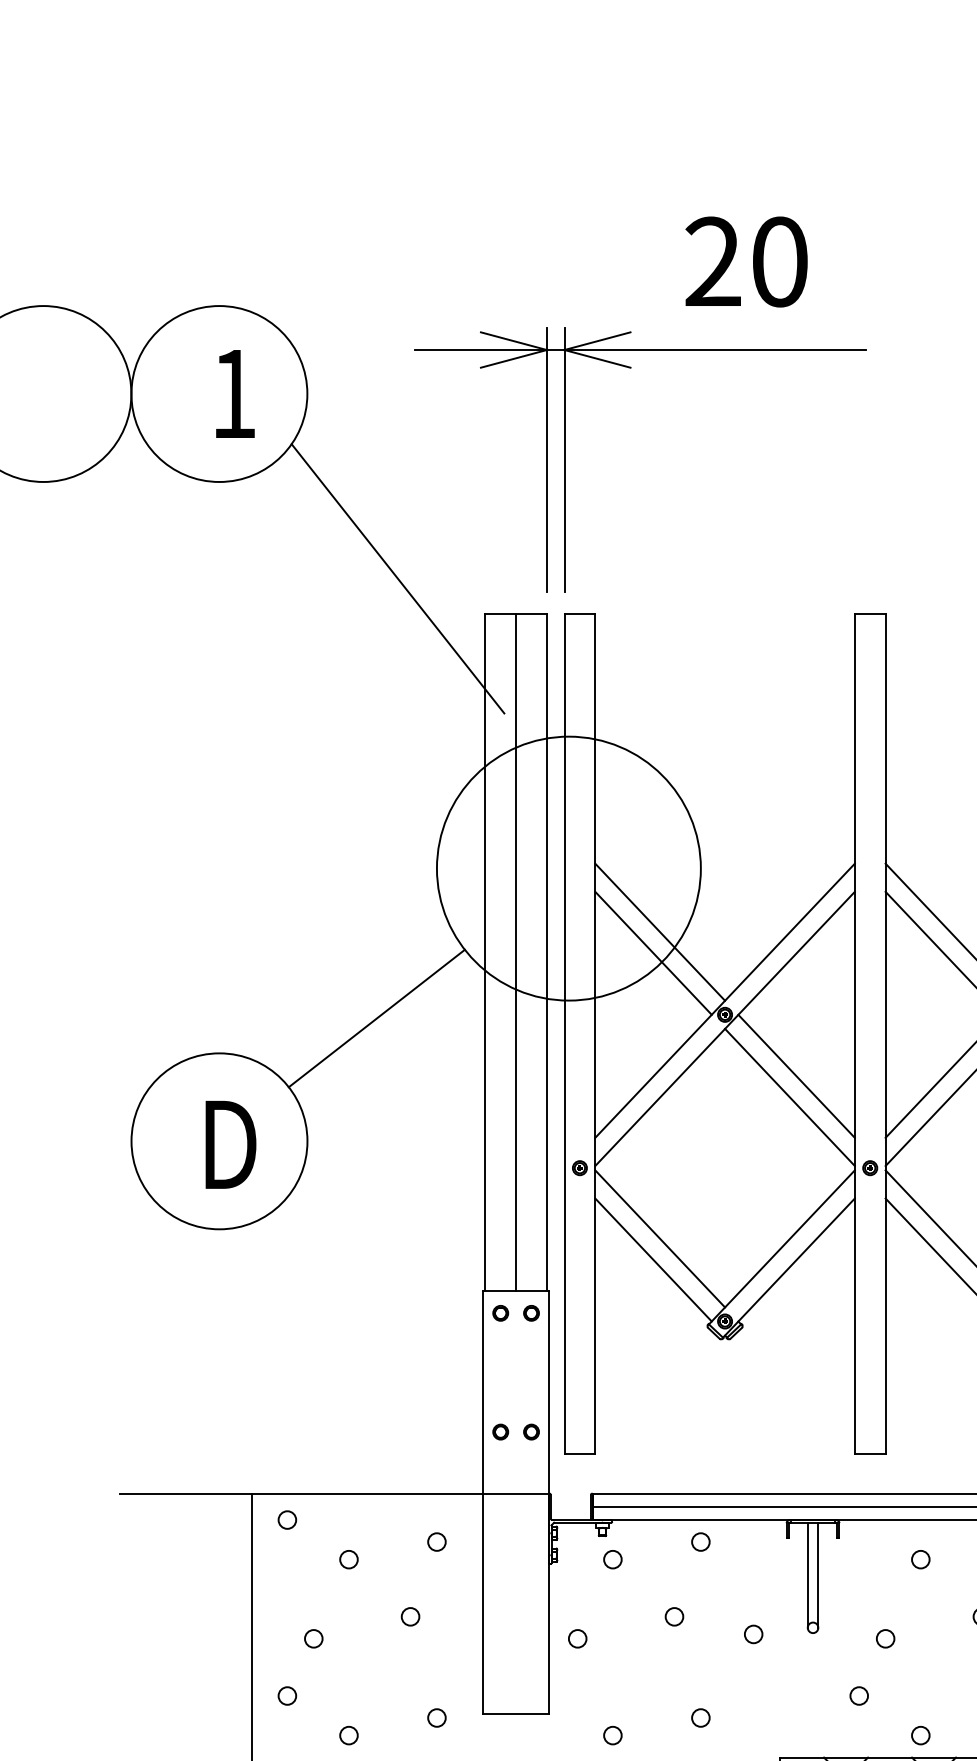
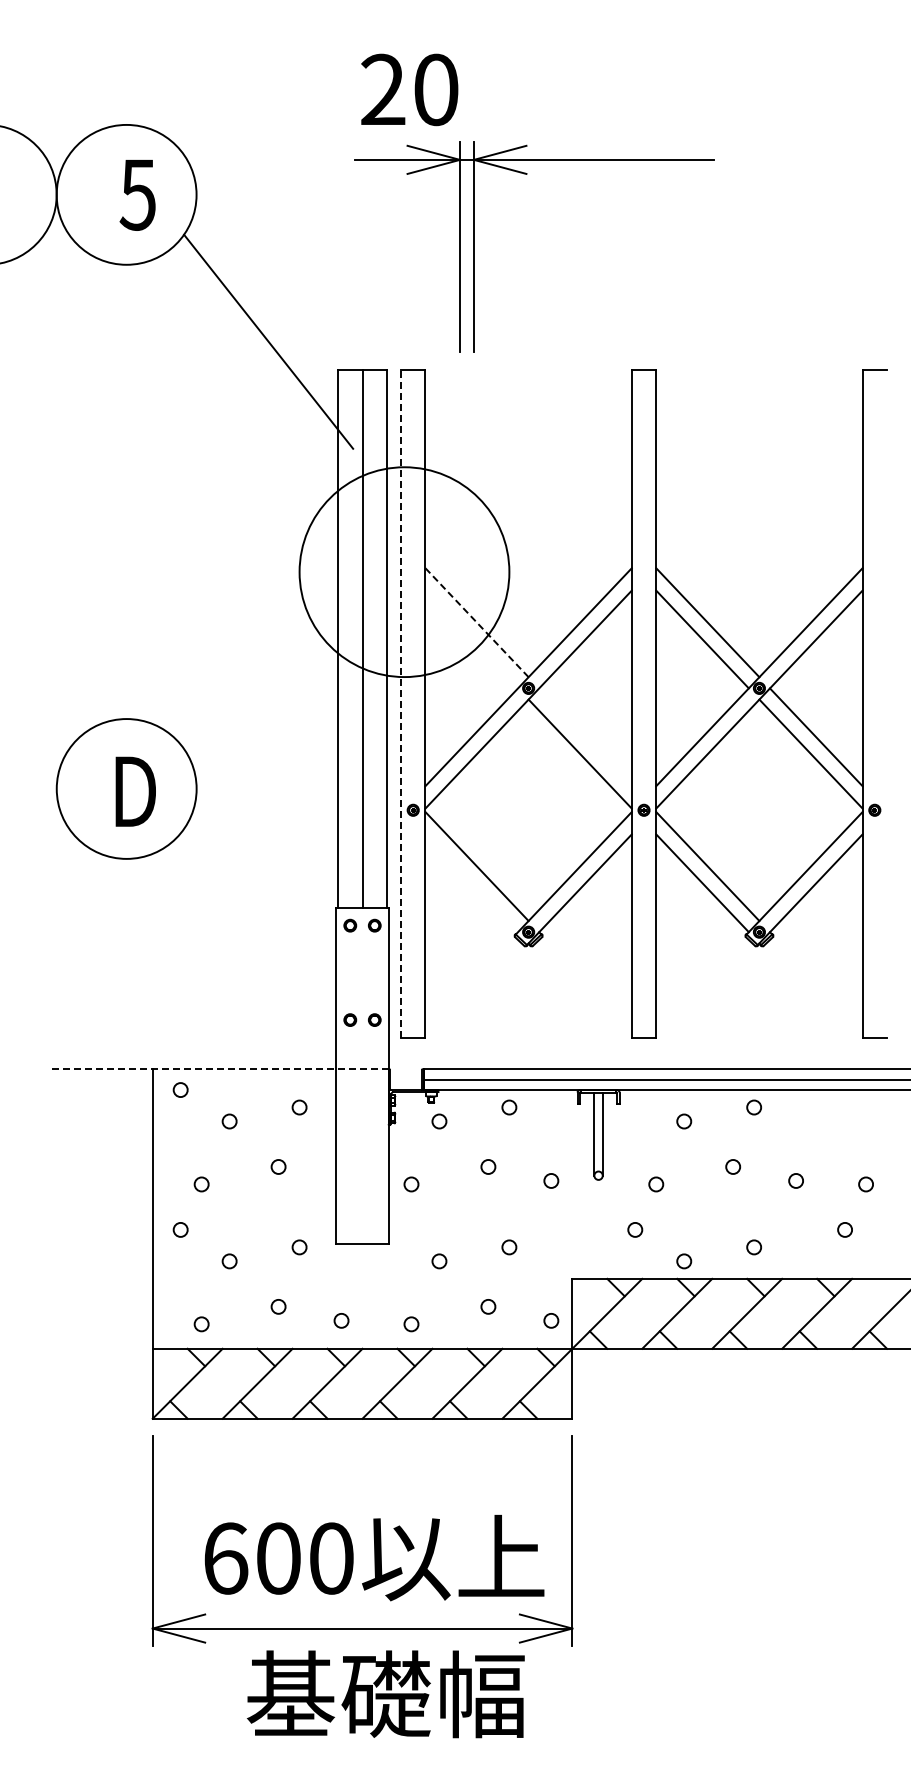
text: (746, 261) -> (409, 89), moved
text: (233, 393) -> (137, 194), 1 -> 5
part: (565, 458) -> (474, 246), moved
line: (660, 933) -> (477, 623), solid -> dashed
line: (653, 953) -> (471, 639), removed
line: (376, 1017) -> (251, 690), removed
line: (565, 1033) -> (401, 703), solid -> dashed
line: (796, 1076) -> (585, 737), removed
line: (653, 1260) -> (471, 883), removed
line: (334, 1494) -> (218, 1069), solid -> dashed

